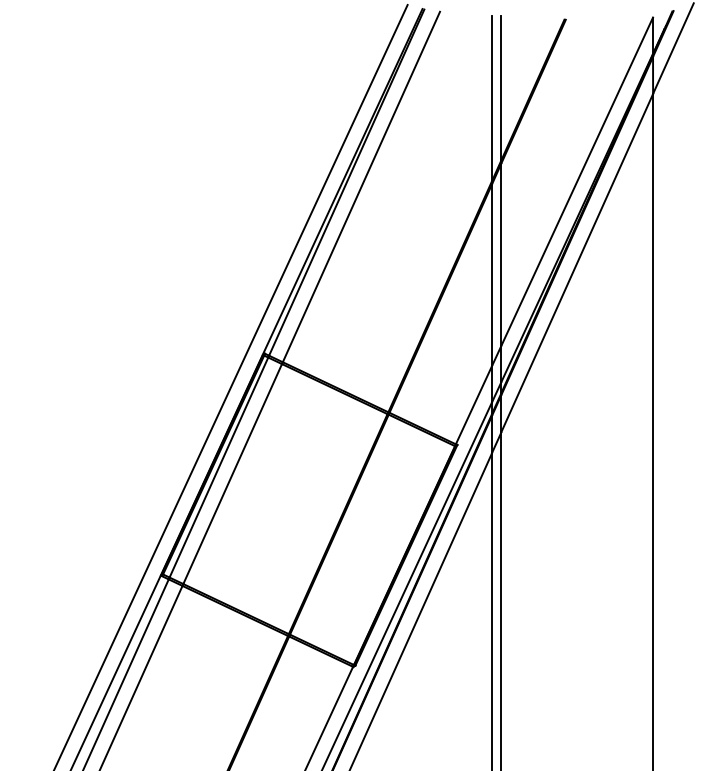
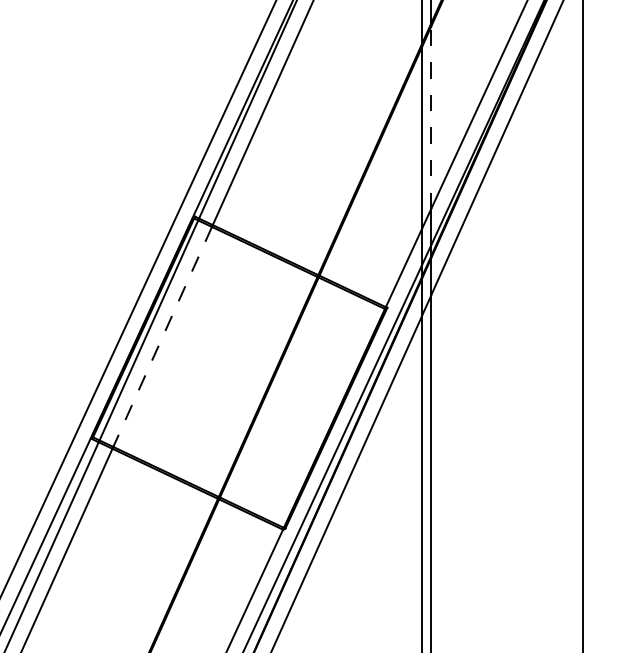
line: (501, 254) -> (431, 117), solid -> dashed
line: (232, 474) -> (162, 337), solid -> dashed

